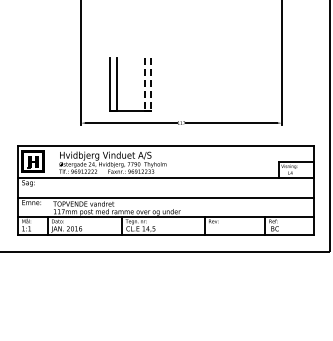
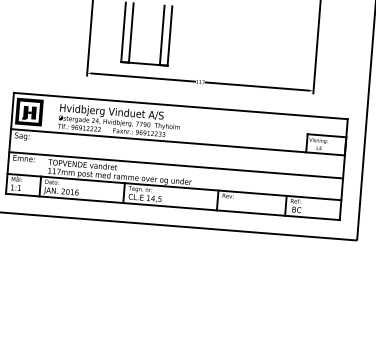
line: (144, 85) -> (161, 36), dashed -> solid
line: (151, 85) -> (169, 36), dashed -> solid

